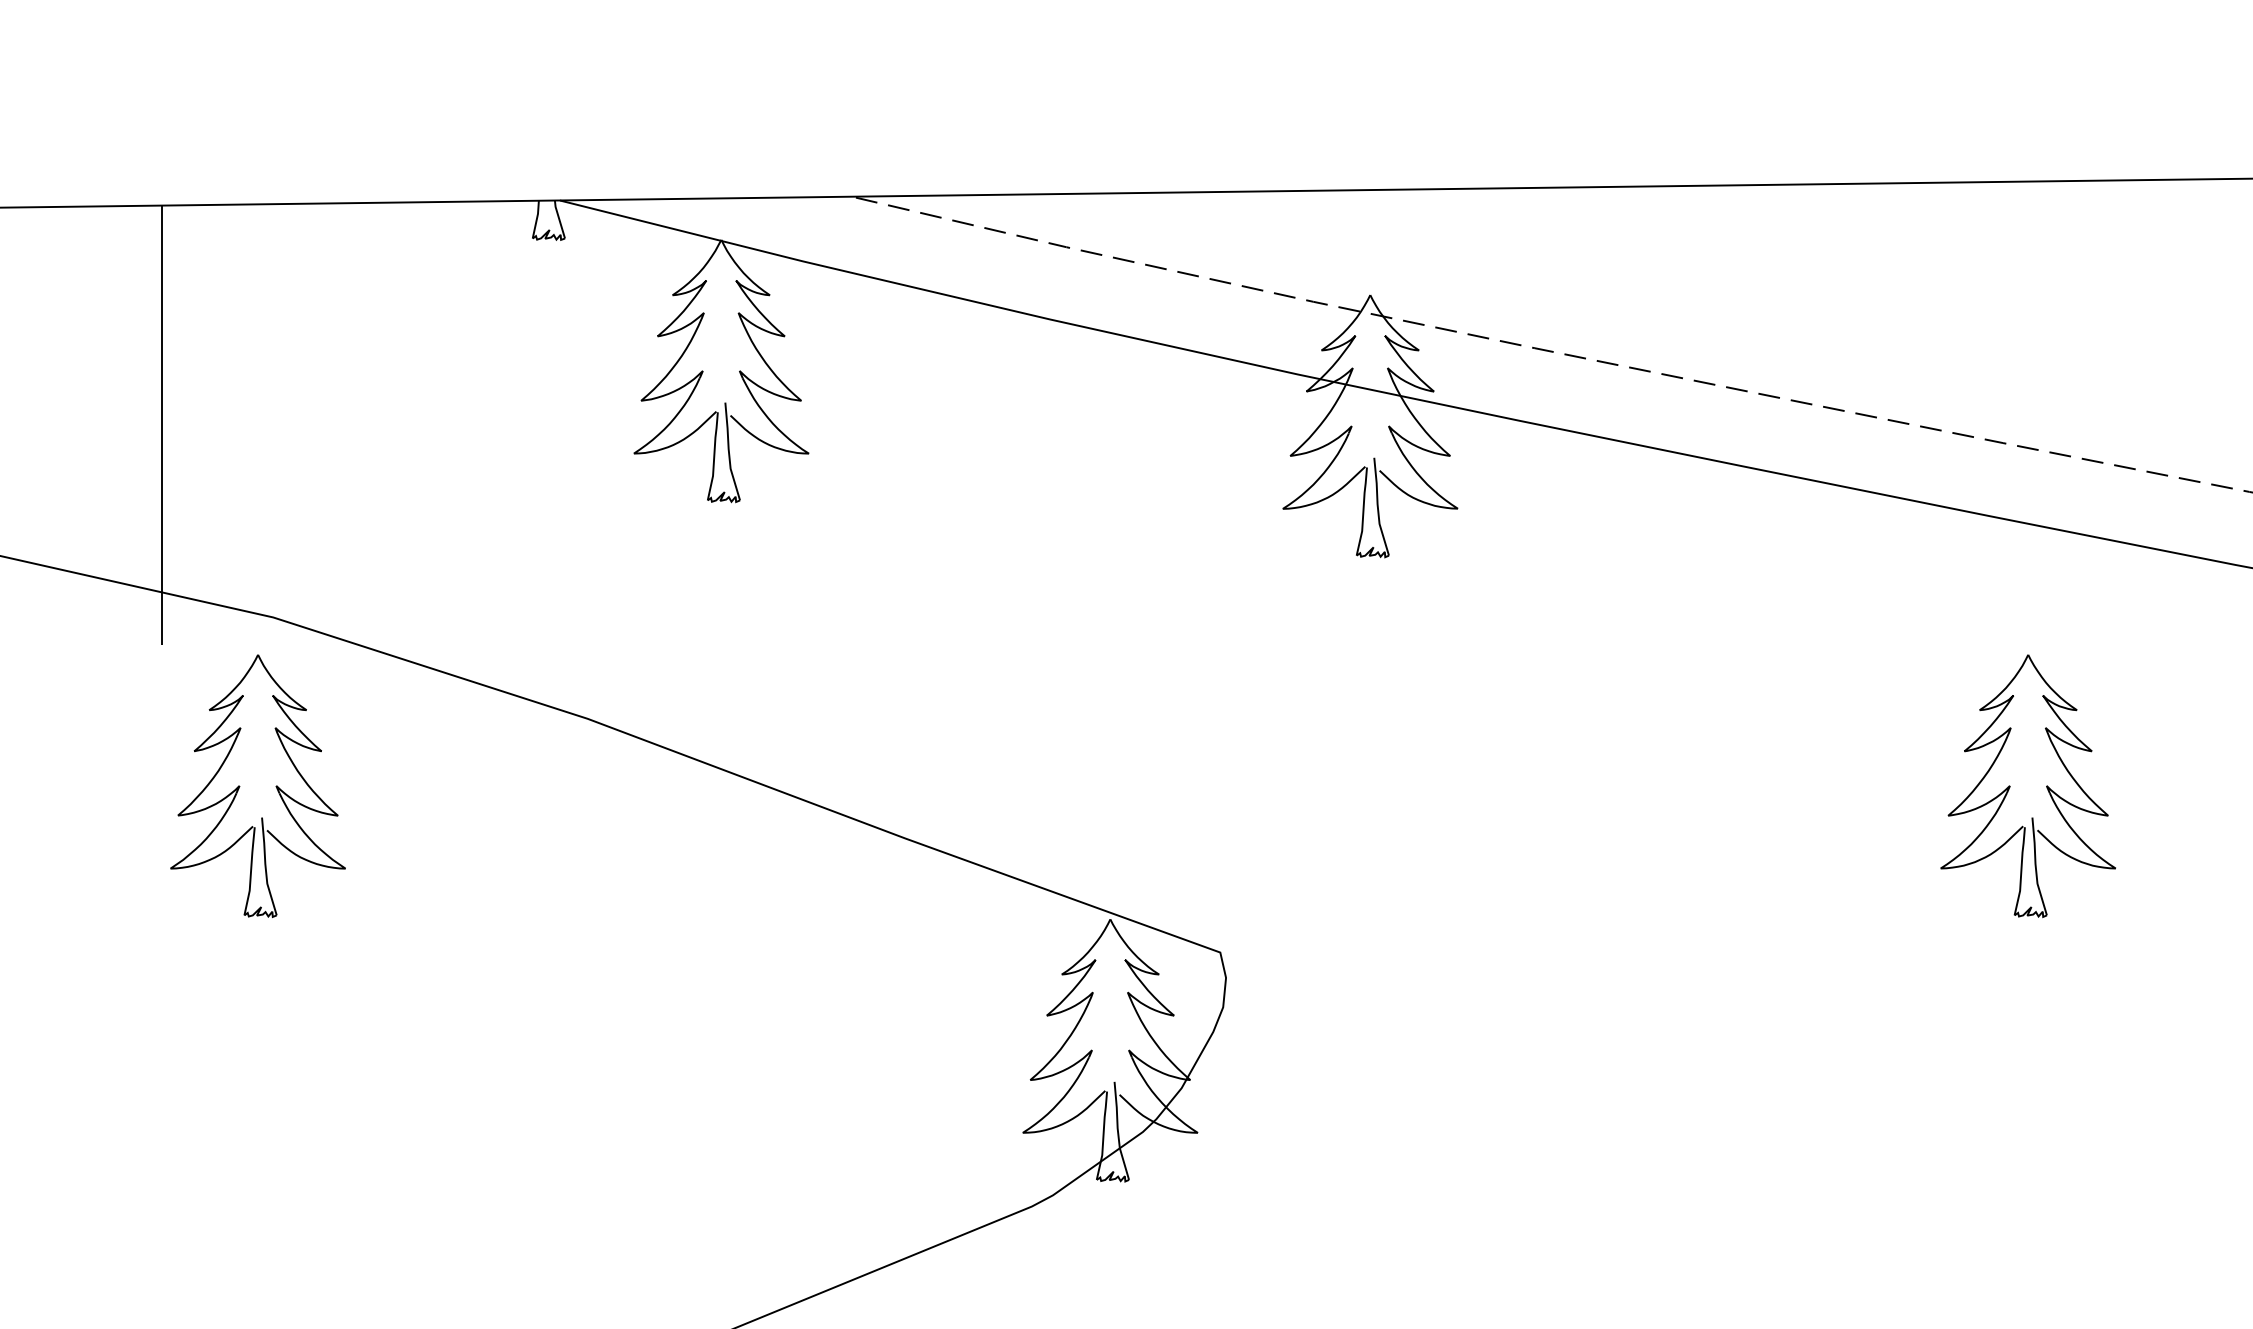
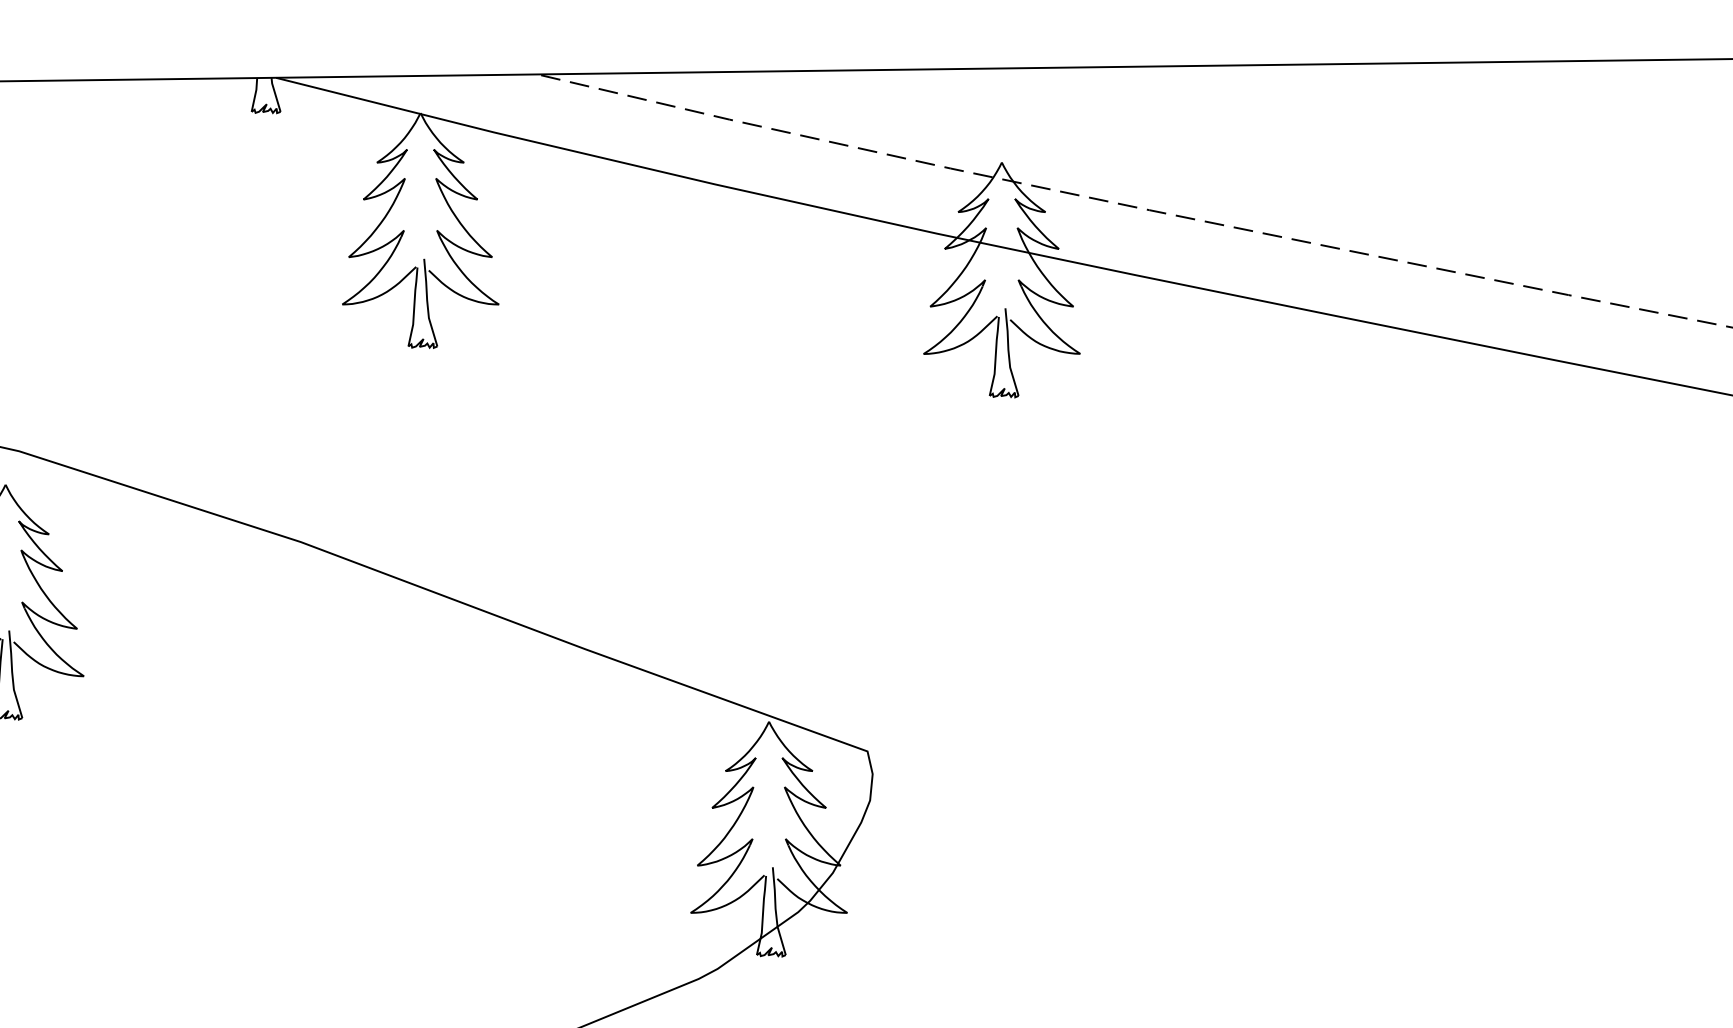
part: (2010, 786) -> (1575, 602), removed

